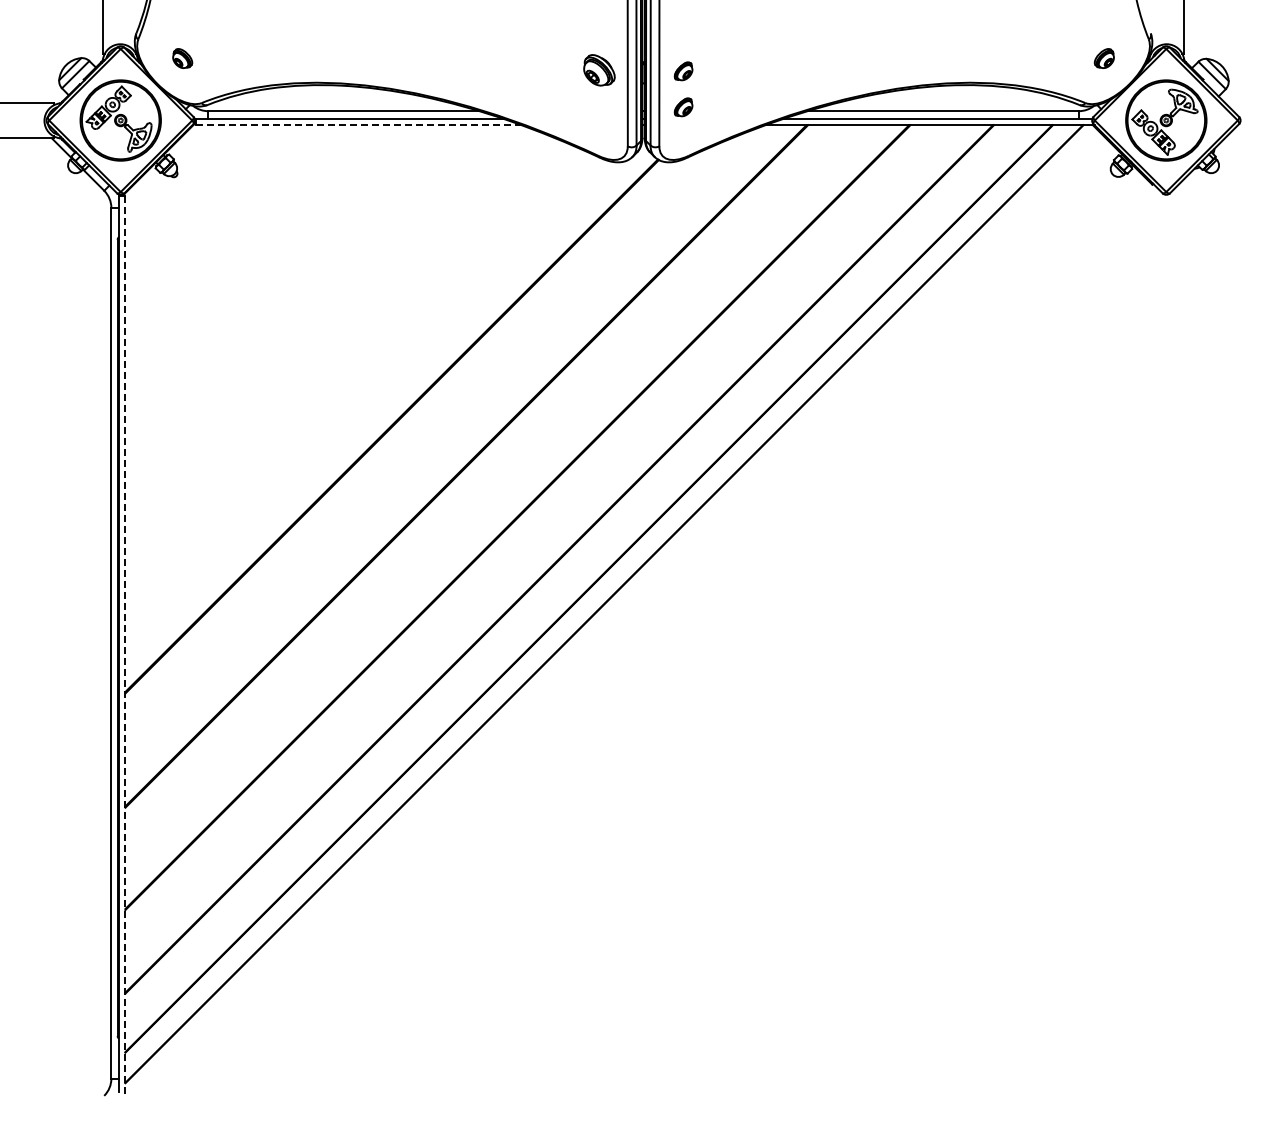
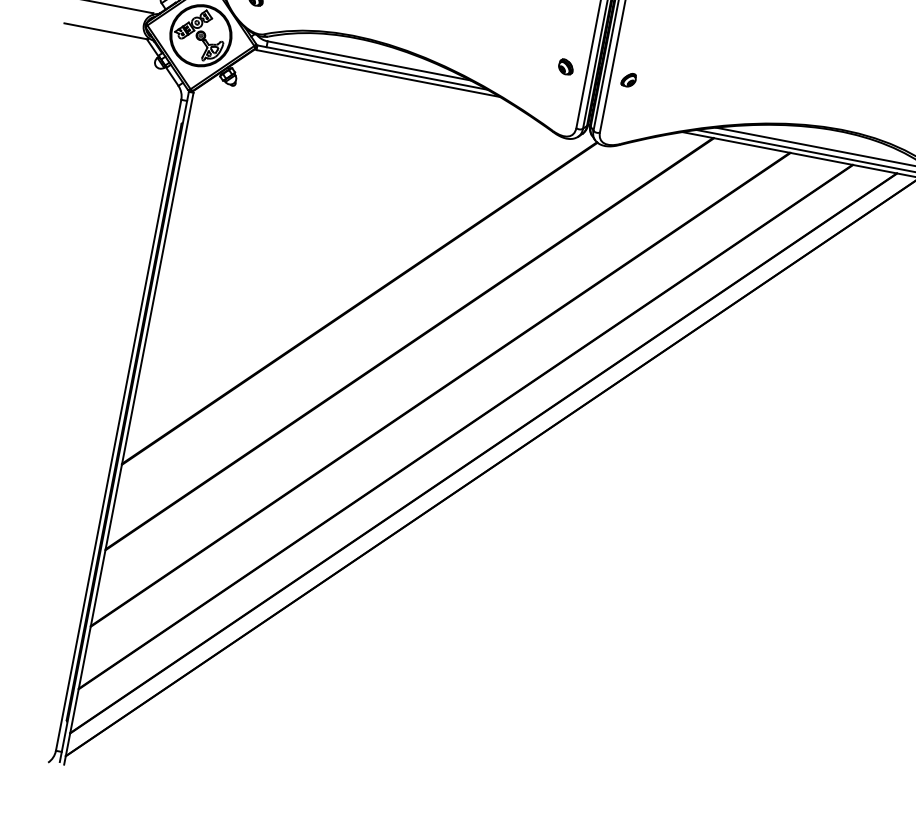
part: (599, 69) -> (566, 66), size x0.62
part: (683, 107) -> (623, 107), removed
line: (358, 125) -> (377, 73), dashed -> solid
line: (125, 645) -> (128, 428), dashed -> solid

